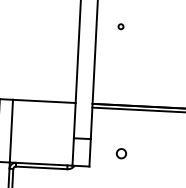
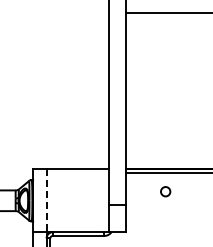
circle: (120, 26) -> (150, 90), removed
line: (11, 131) -> (46, 201), solid -> dashed
circle: (121, 153) -> (165, 191), moved

